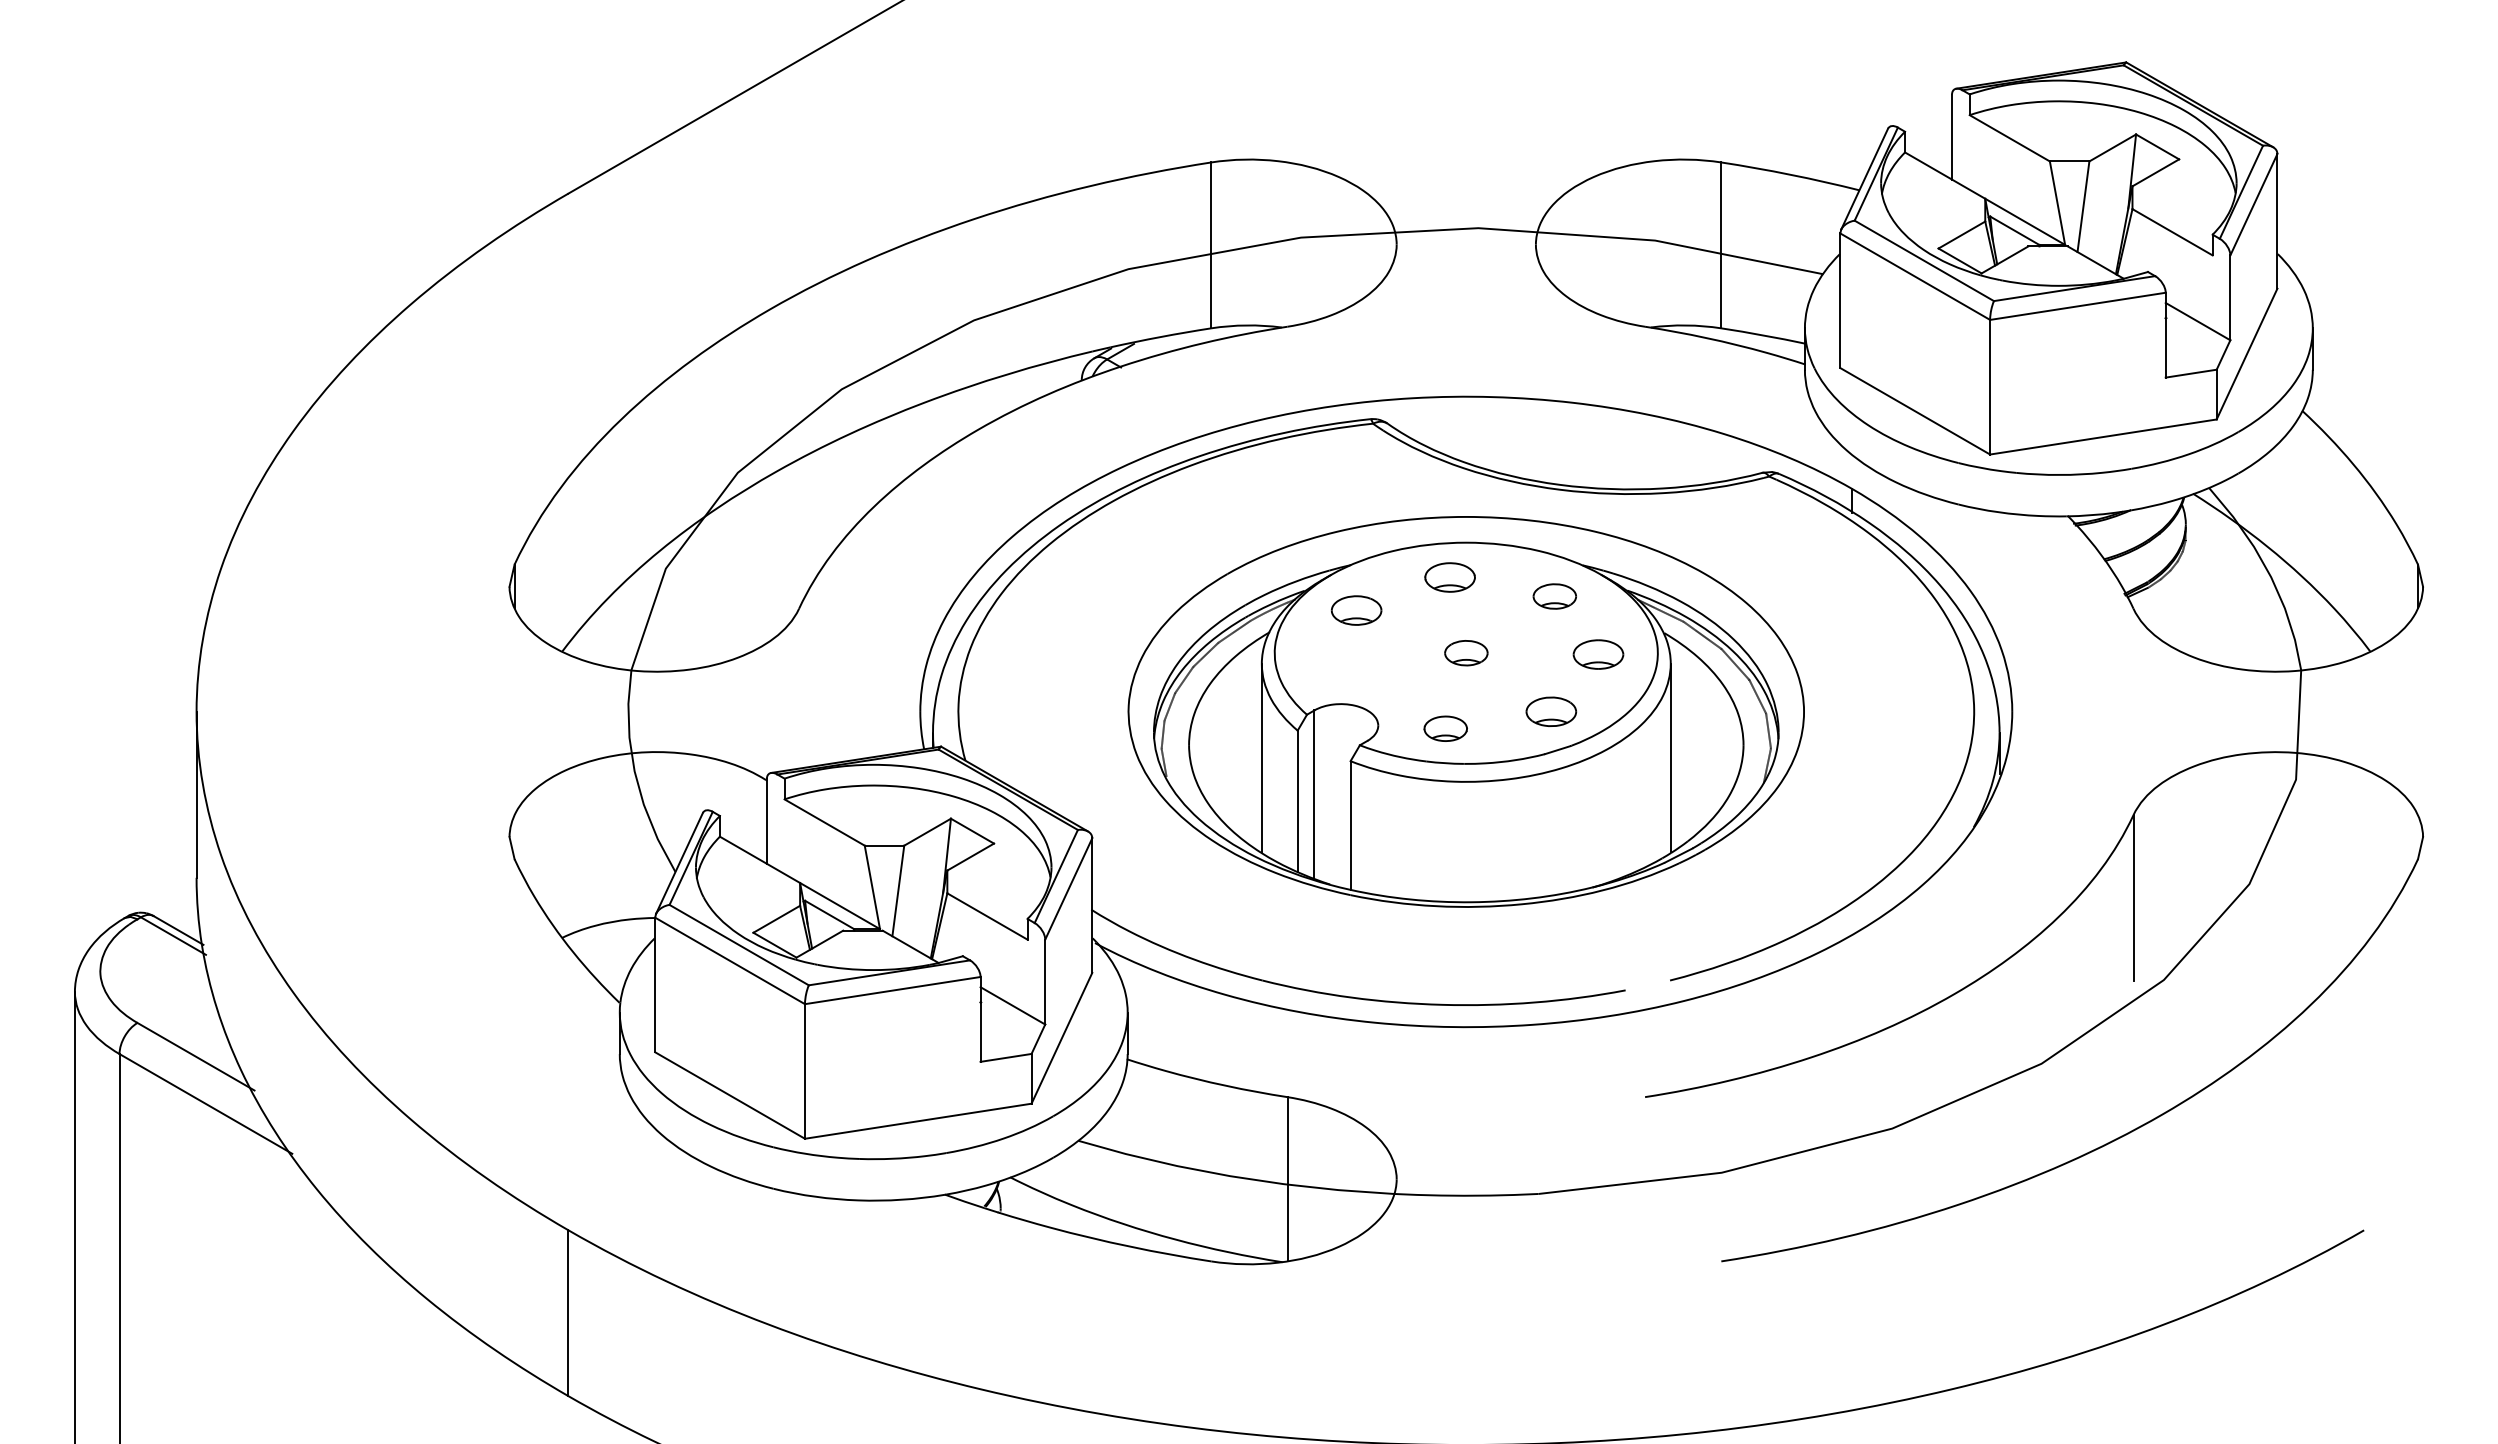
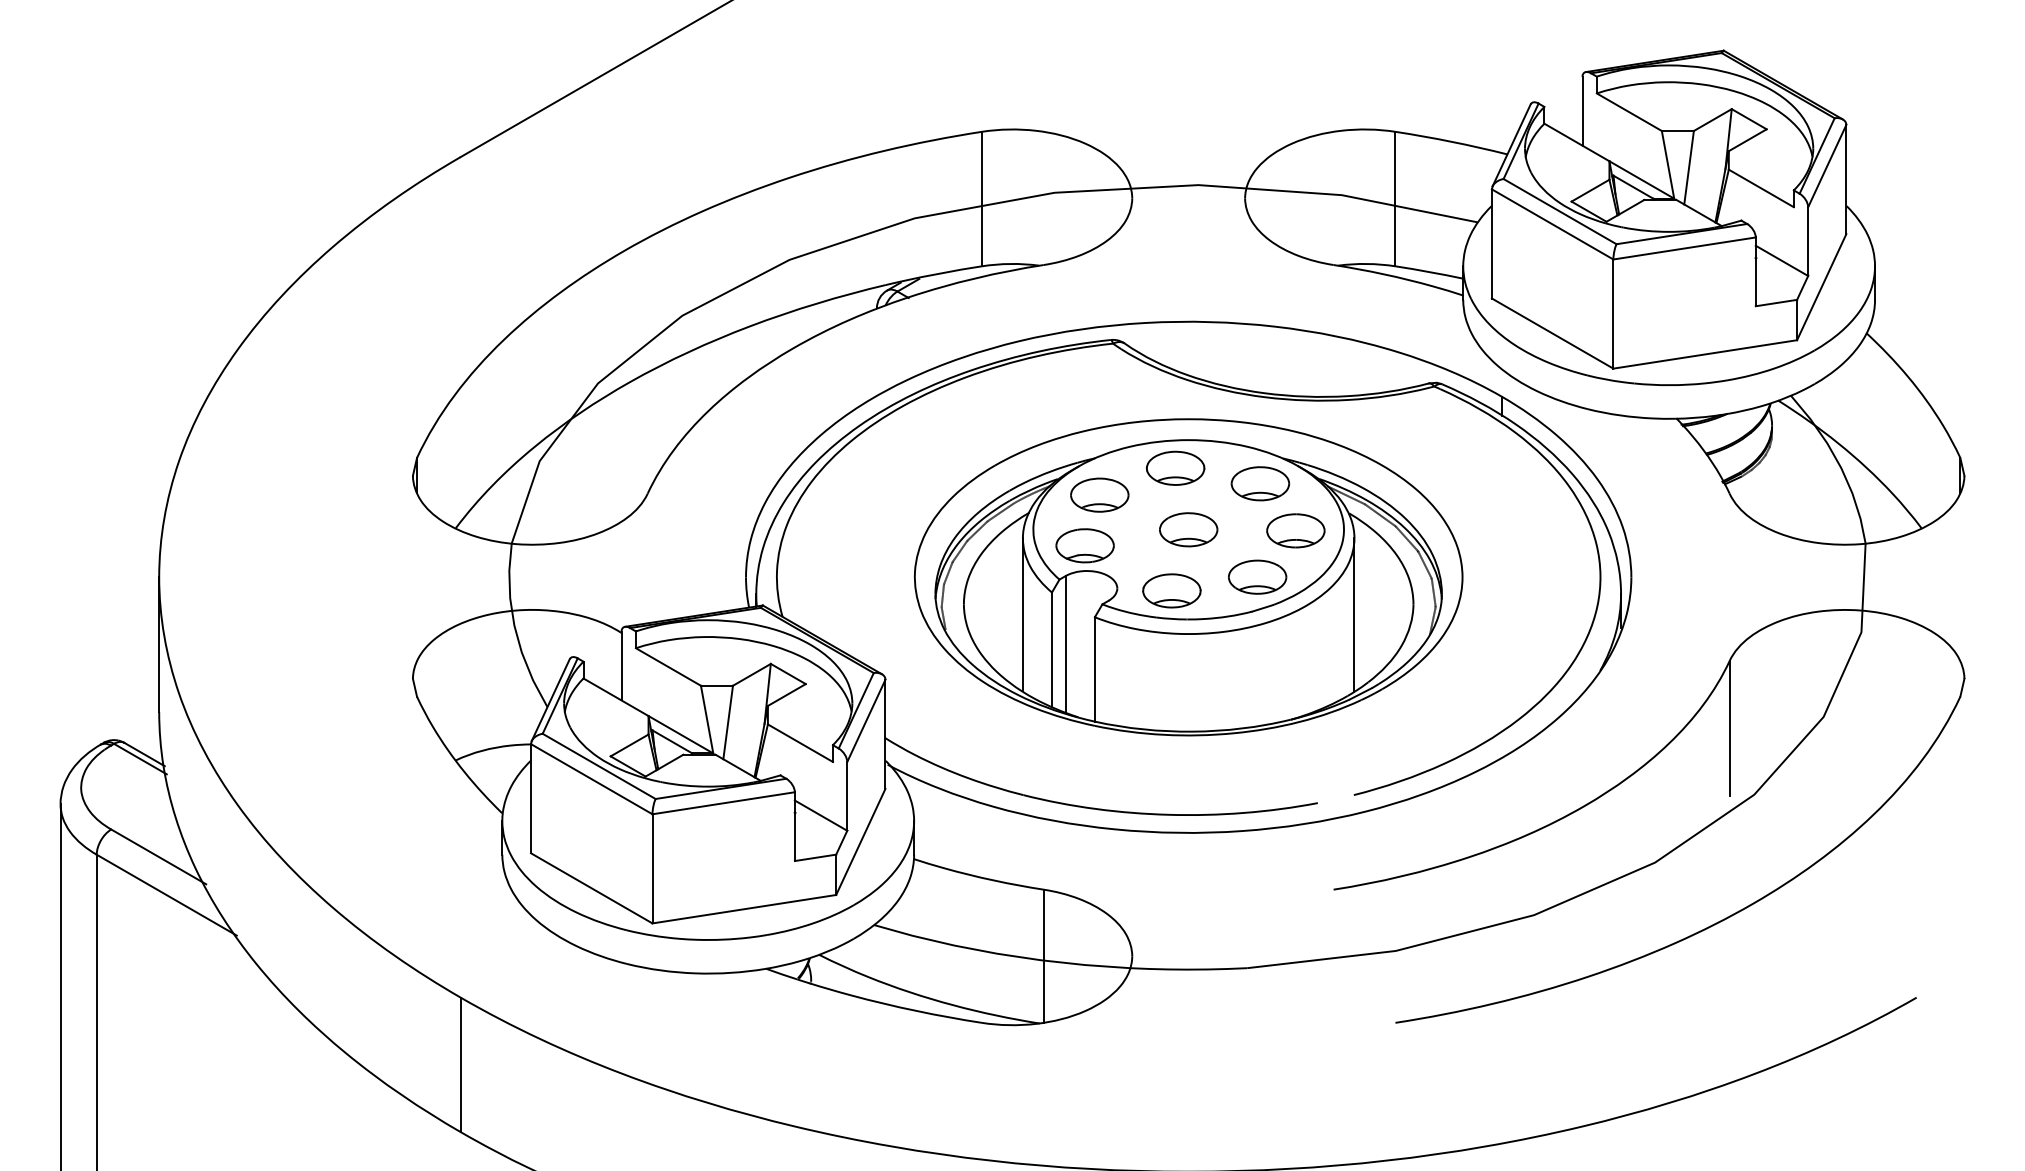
part: (1449, 577) -> (1175, 468), size x1.43
part: (1554, 596) -> (1260, 483), size x1.67
part: (1356, 610) -> (1099, 495), size x1.43
part: (1466, 652) -> (1188, 529), size x1.67
part: (1598, 654) -> (1295, 530), size x1.43
part: (1338, 672) -> (1085, 545), added
part: (1551, 711) -> (1257, 576), size x1.43
part: (1445, 728) -> (1171, 590), size x1.67

